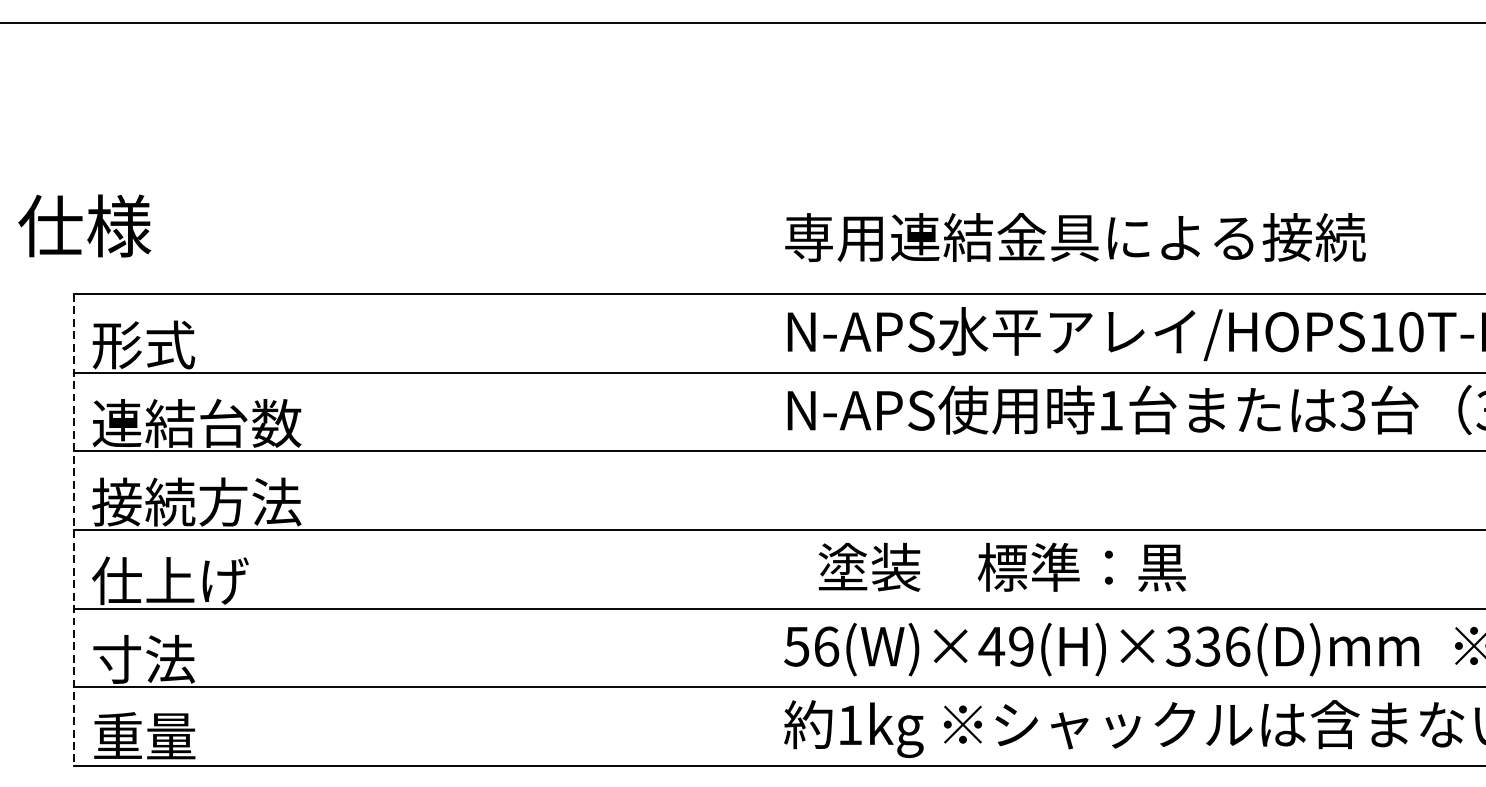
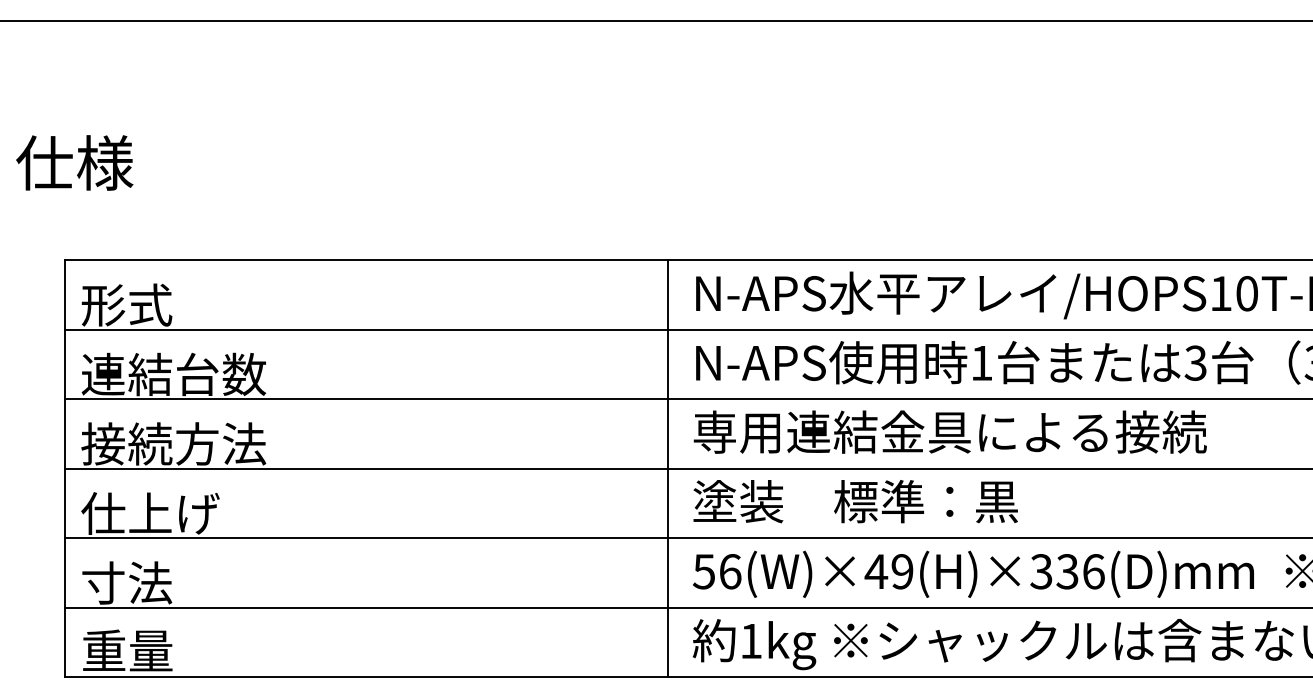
text: (84, 225) -> (74, 162), moved
text: (1074, 236) -> (949, 431), moved
line: (74, 529) -> (65, 468), dashed -> solid
line: (755, 529) -> (667, 468), added
text: (1002, 567) -> (855, 501), moved

